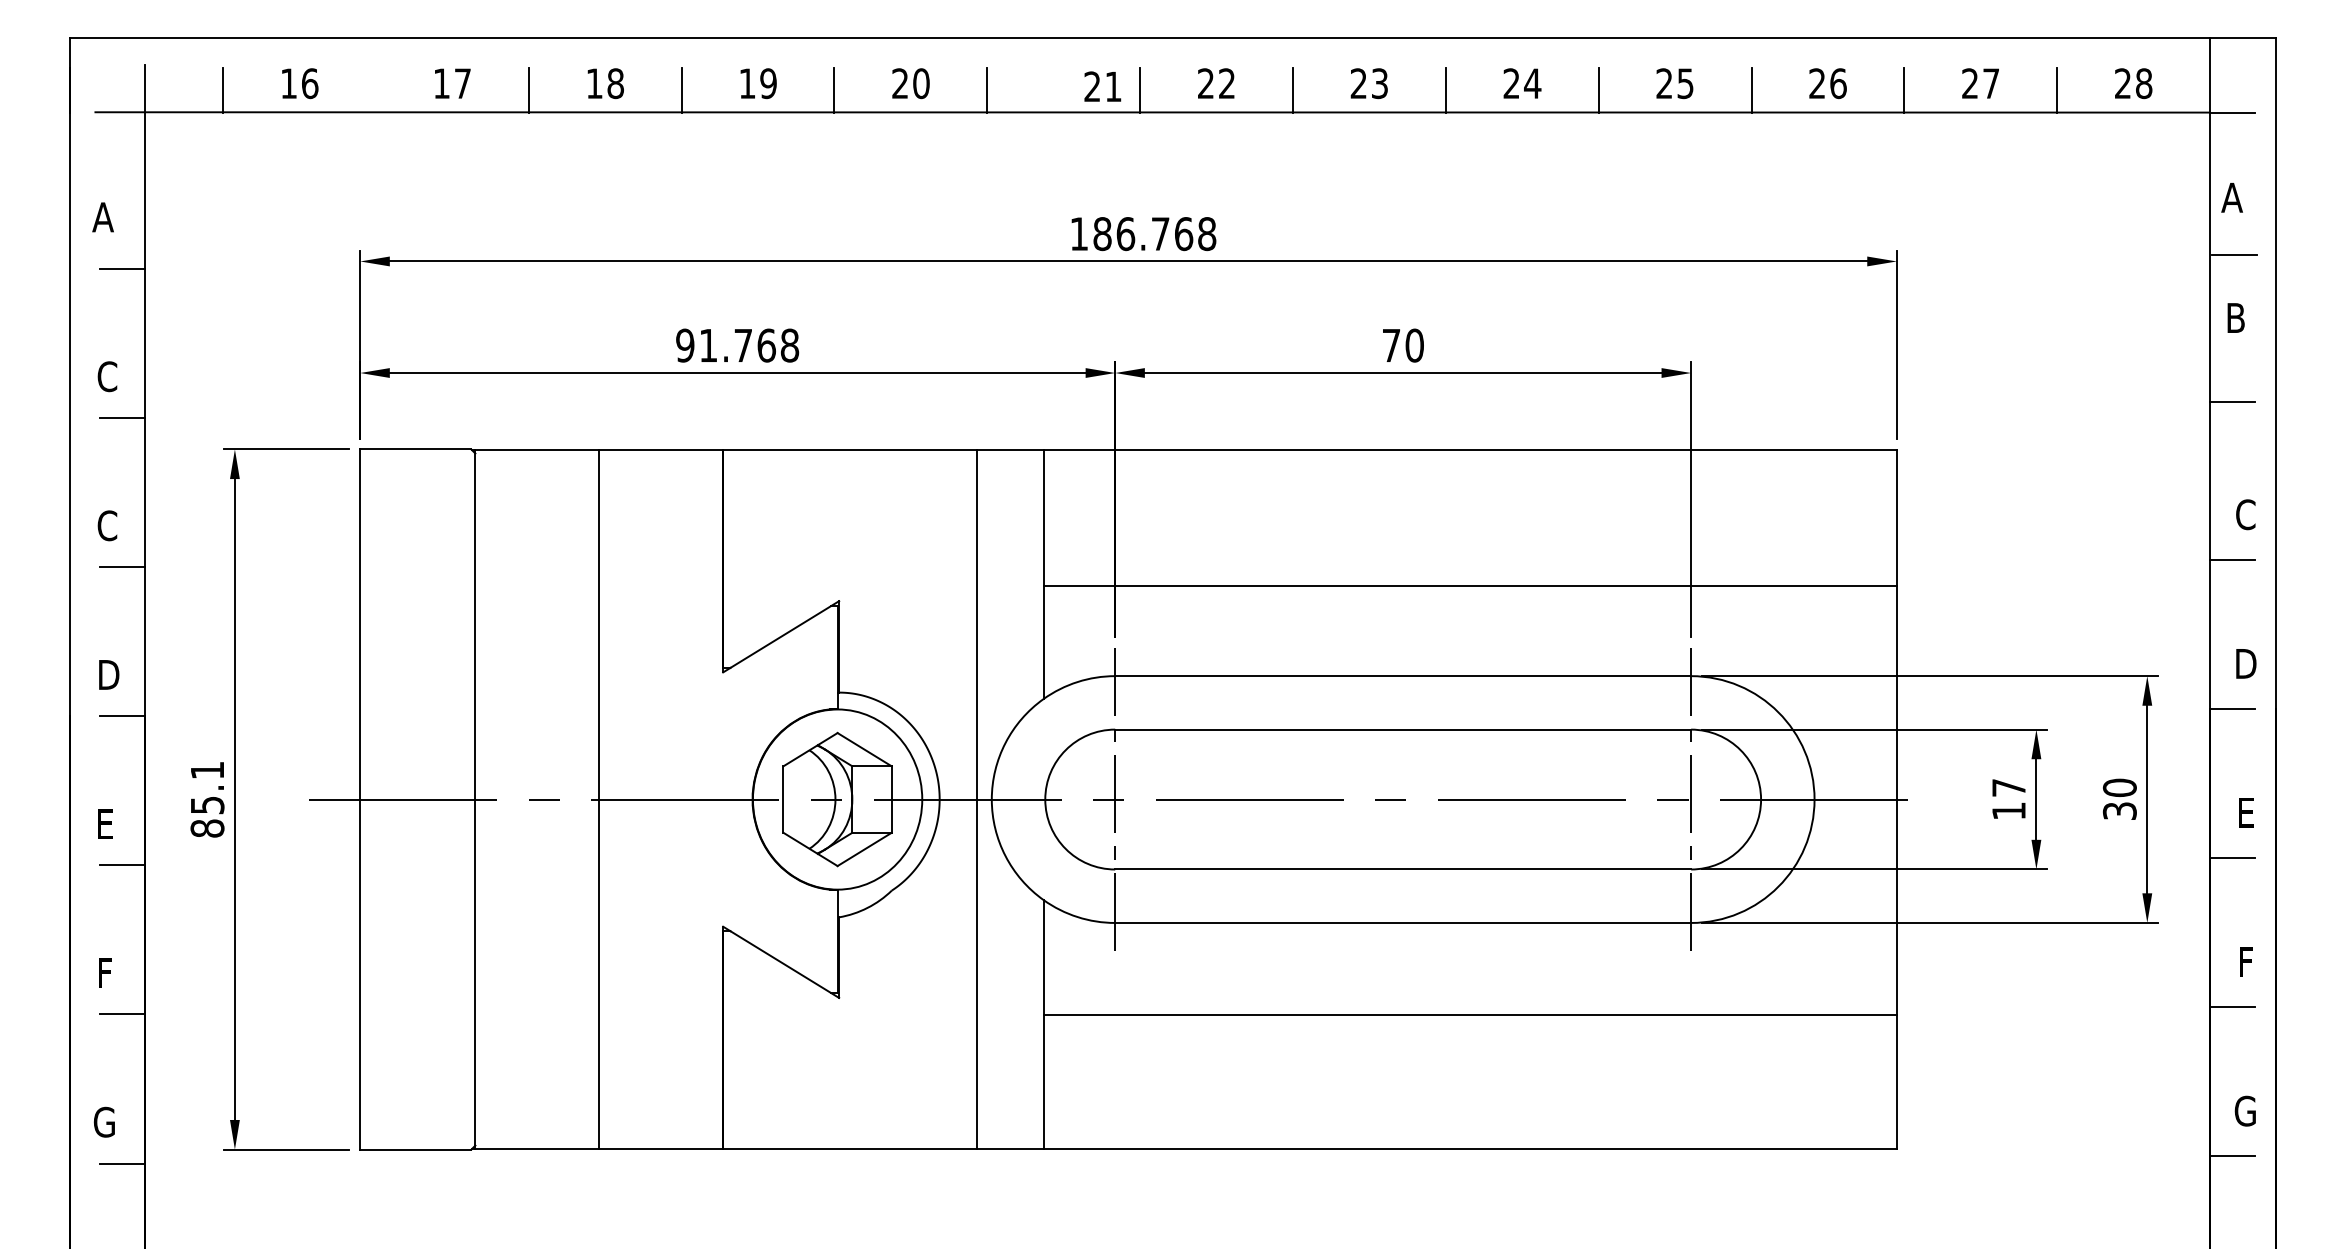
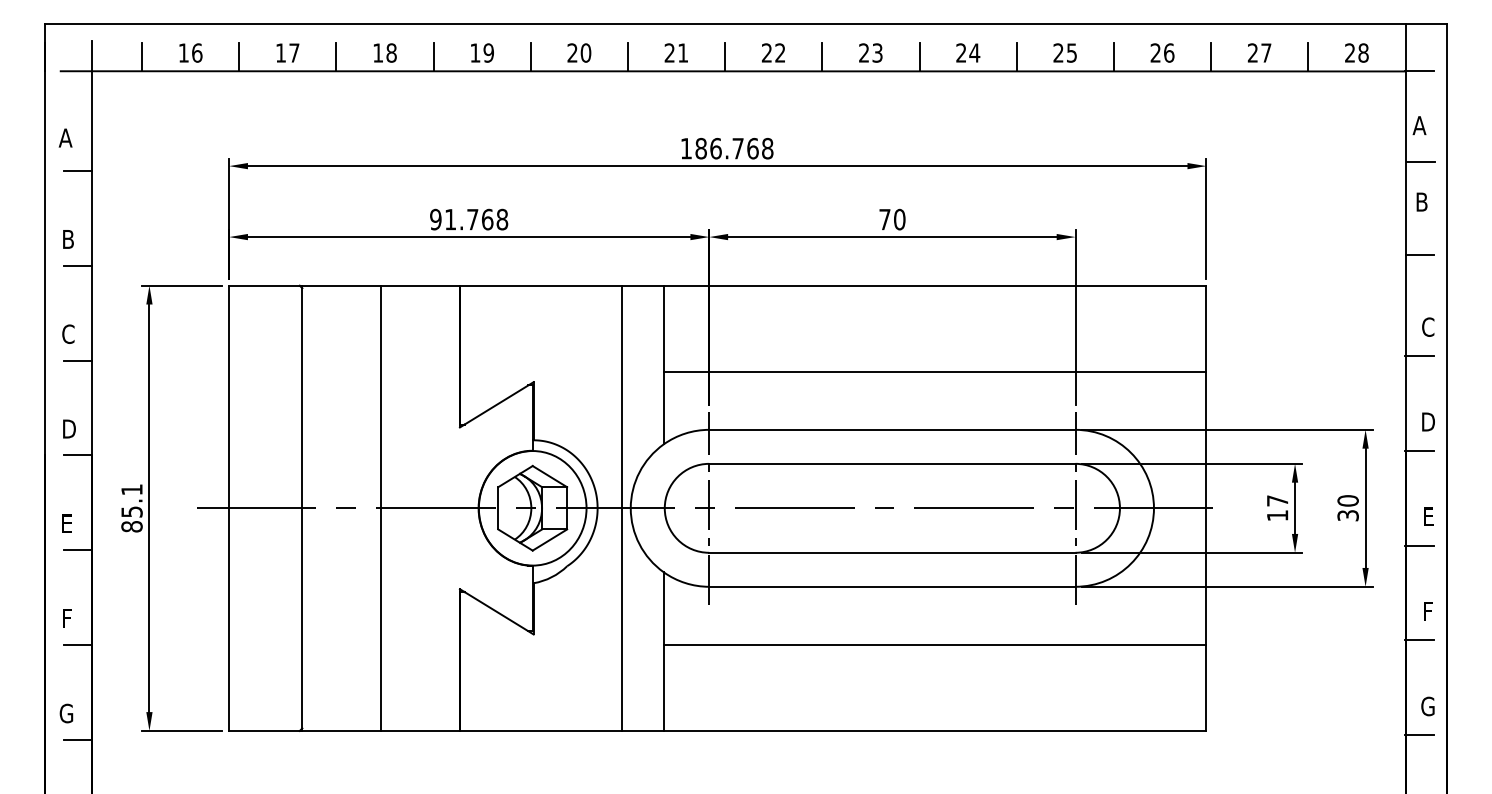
text: (1101, 85) -> (675, 52), moved
line: (376, 90) -> (239, 57), added
text: (107, 376) -> (68, 239), C -> B

